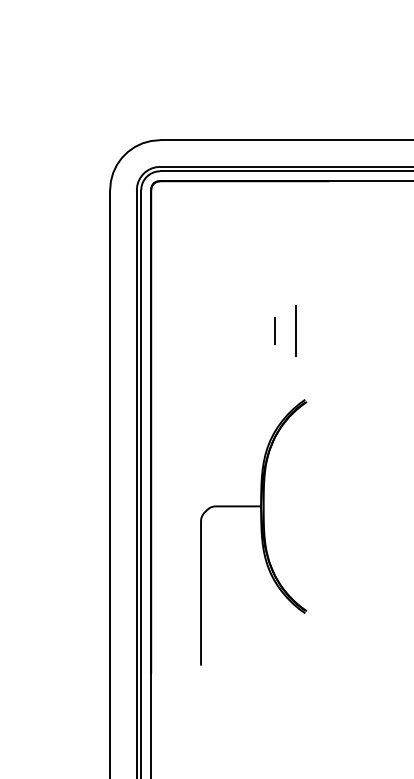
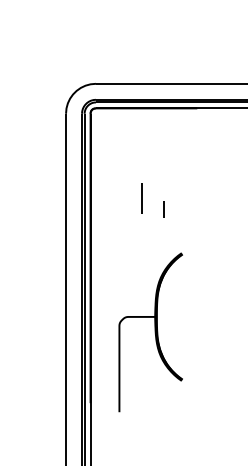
line: (273, 331) -> (163, 209), moved
line: (294, 331) -> (141, 198), moved
part: (252, 532) -> (150, 332), moved

